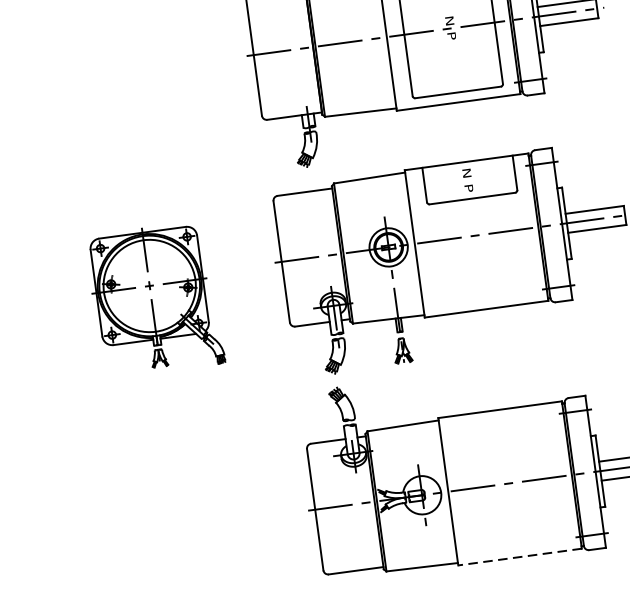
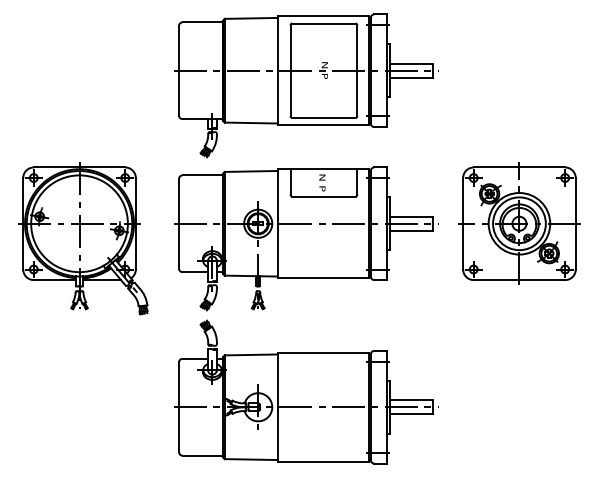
part: (155, 299) -> (83, 238), size x1.43
line: (520, 556) -> (323, 461), dashed -> solid

